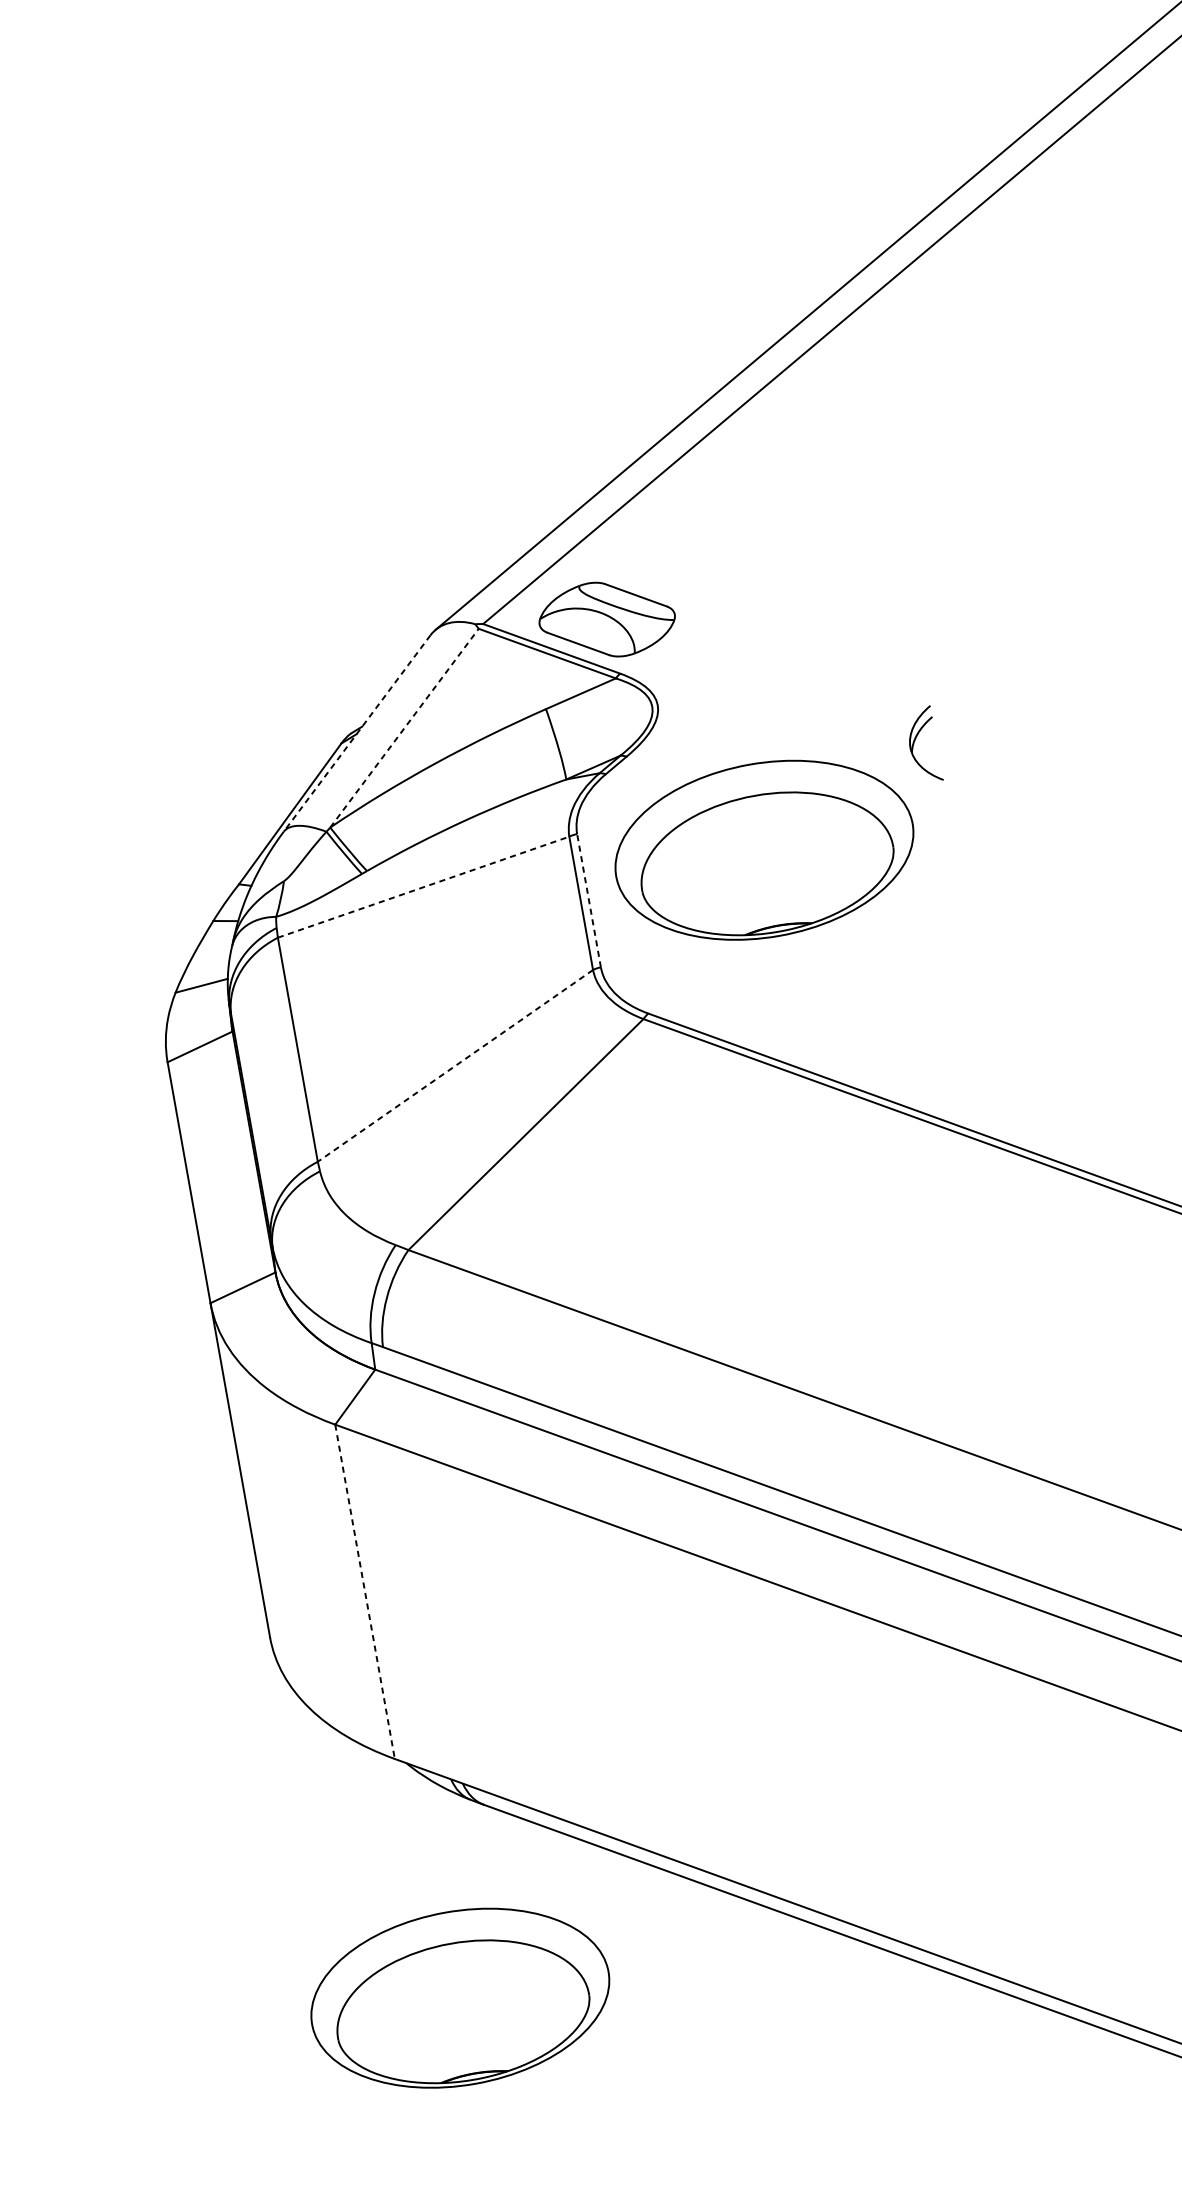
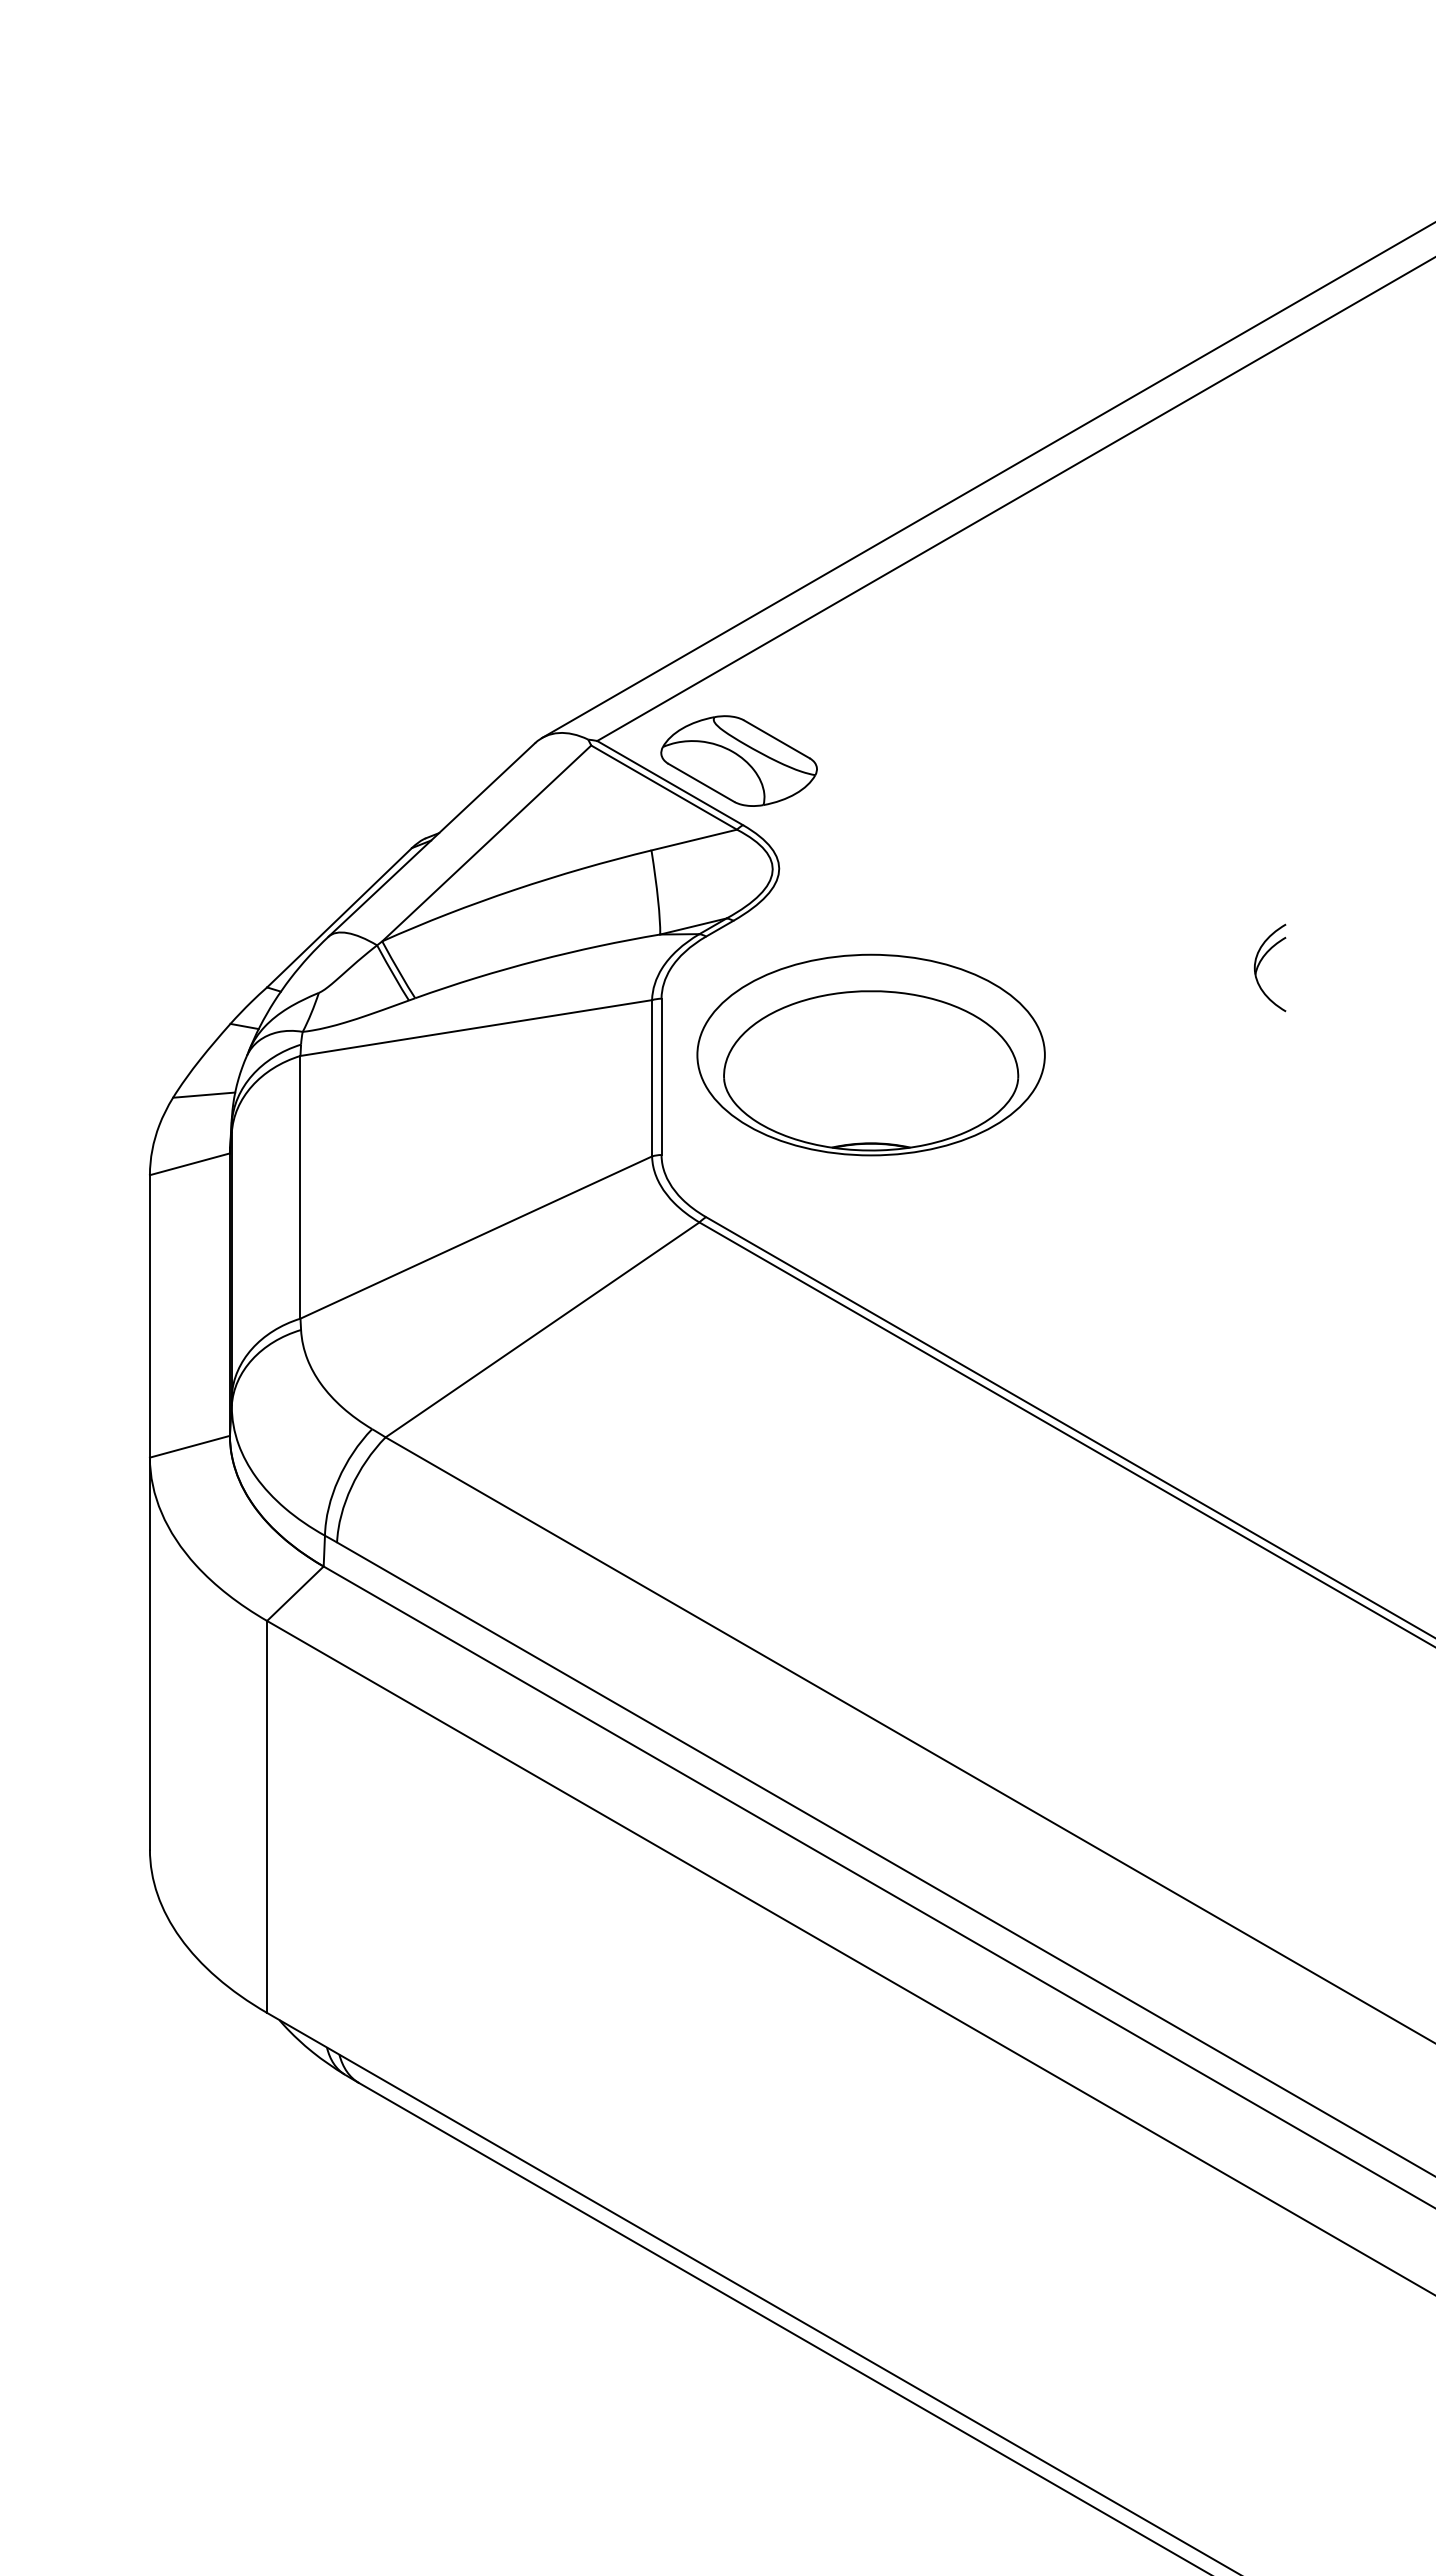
line: (405, 728) -> (487, 843), dashed -> solid
line: (356, 733) -> (431, 839), dashed -> solid
part: (914, 742) -> (1260, 963), moved
line: (423, 886) -> (476, 1027), dashed -> solid
line: (588, 900) -> (661, 1076), dashed -> solid
line: (455, 1065) -> (476, 1237), dashed -> solid
line: (365, 1591) -> (267, 1816), dashed -> solid
part: (459, 1997) -> (292, 2297), removed

